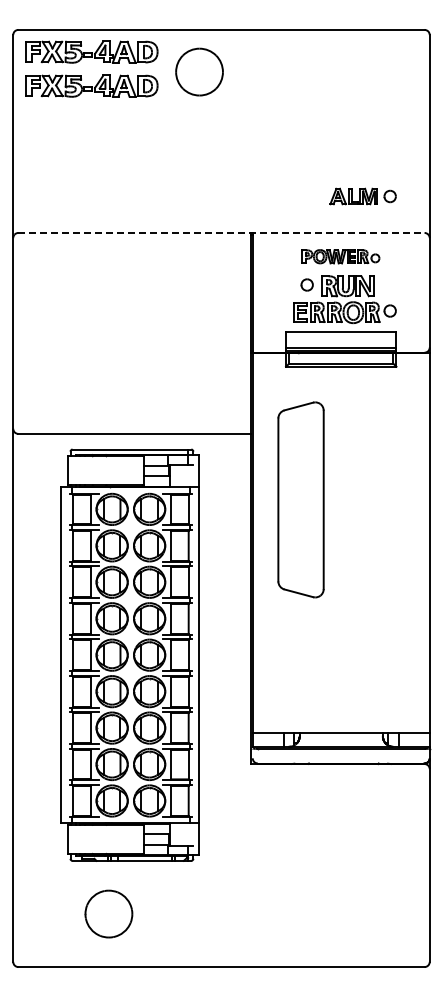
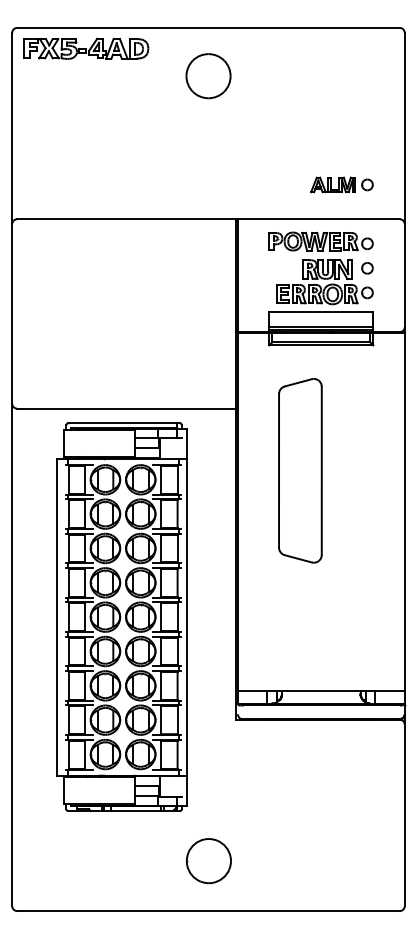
part: (199, 71) -> (208, 75), moved
part: (91, 85) -> (86, 80), removed
line: (222, 232) -> (209, 218), dashed -> solid
part: (340, 256) -> (320, 241), size x1.43
part: (306, 284) -> (366, 267), moved
part: (300, 499) -> (299, 470), moved
part: (108, 913) -> (208, 860), moved

